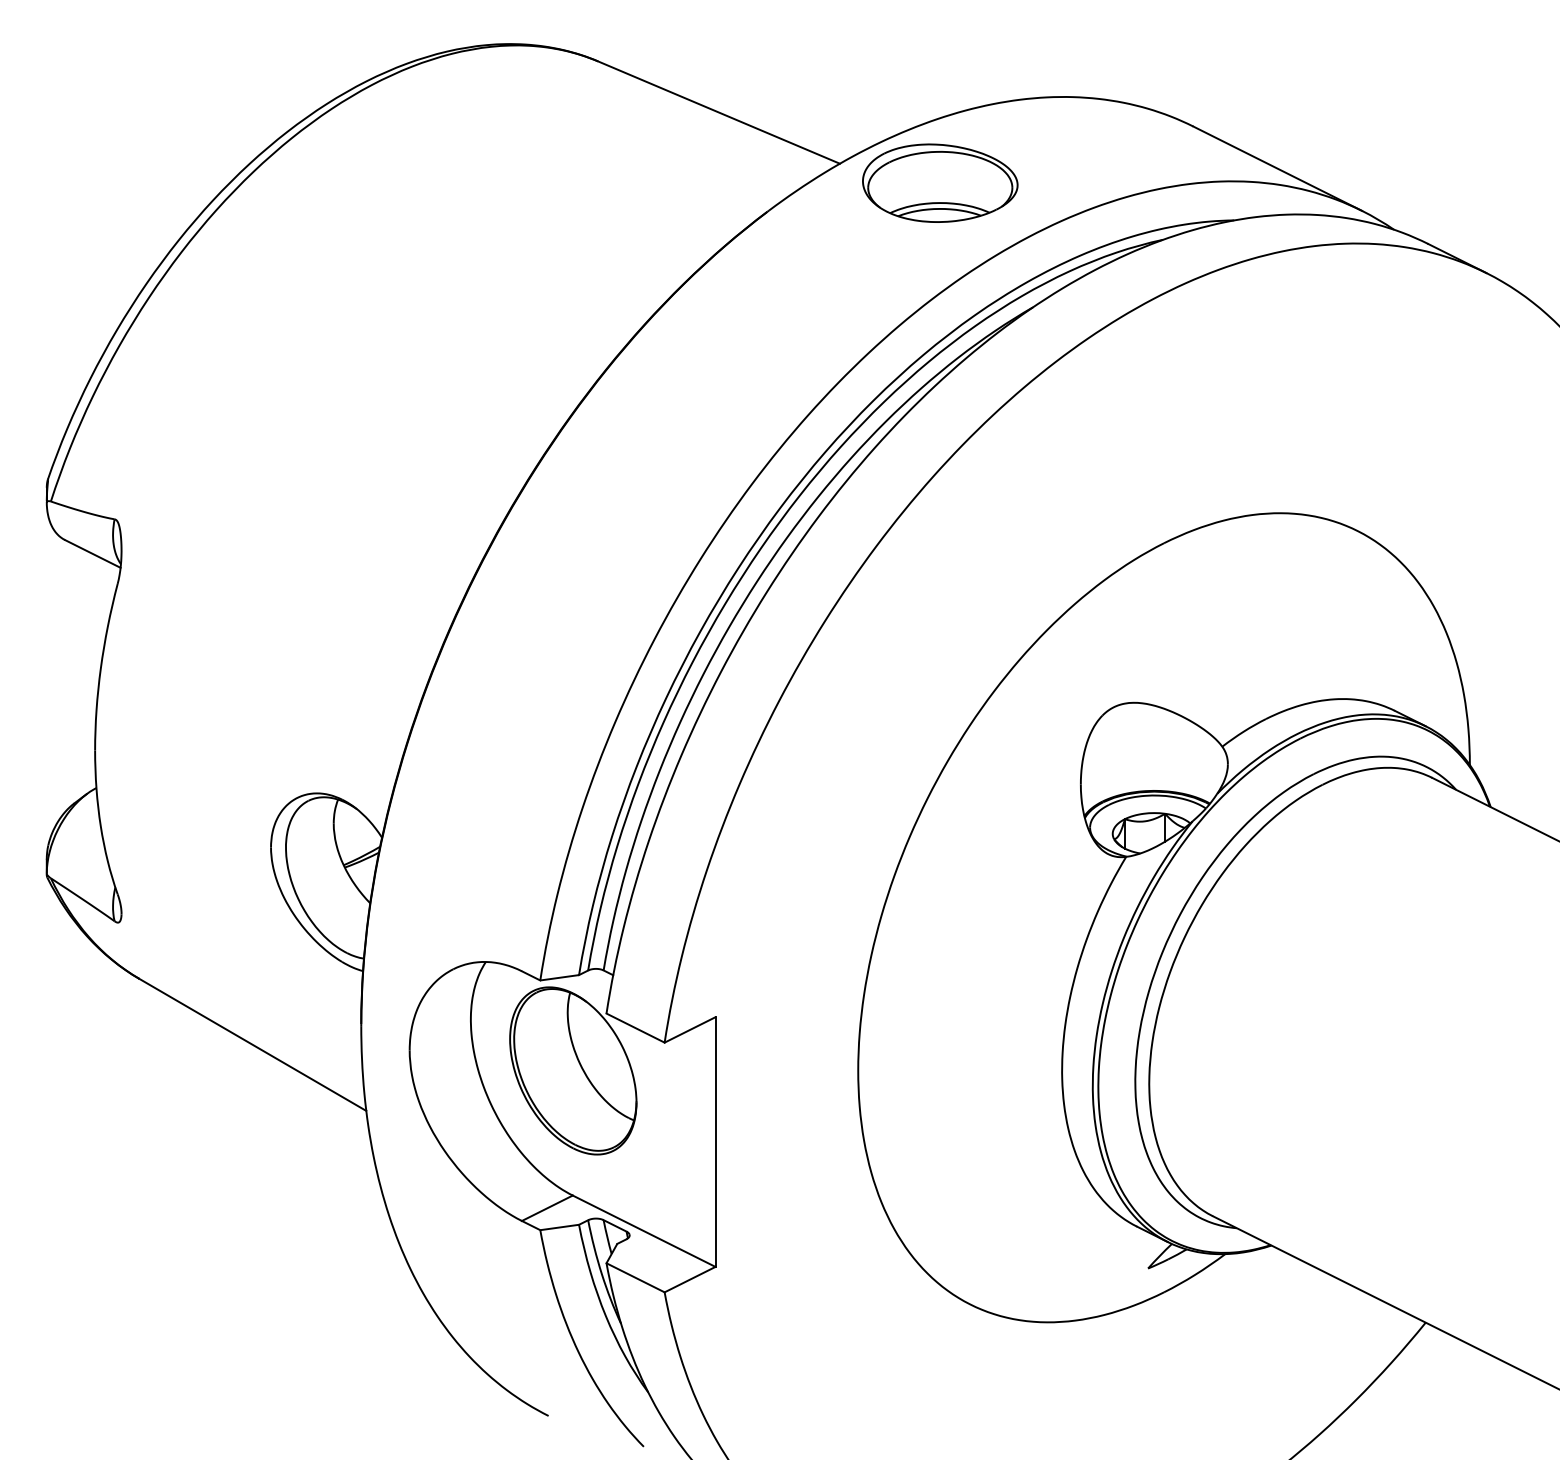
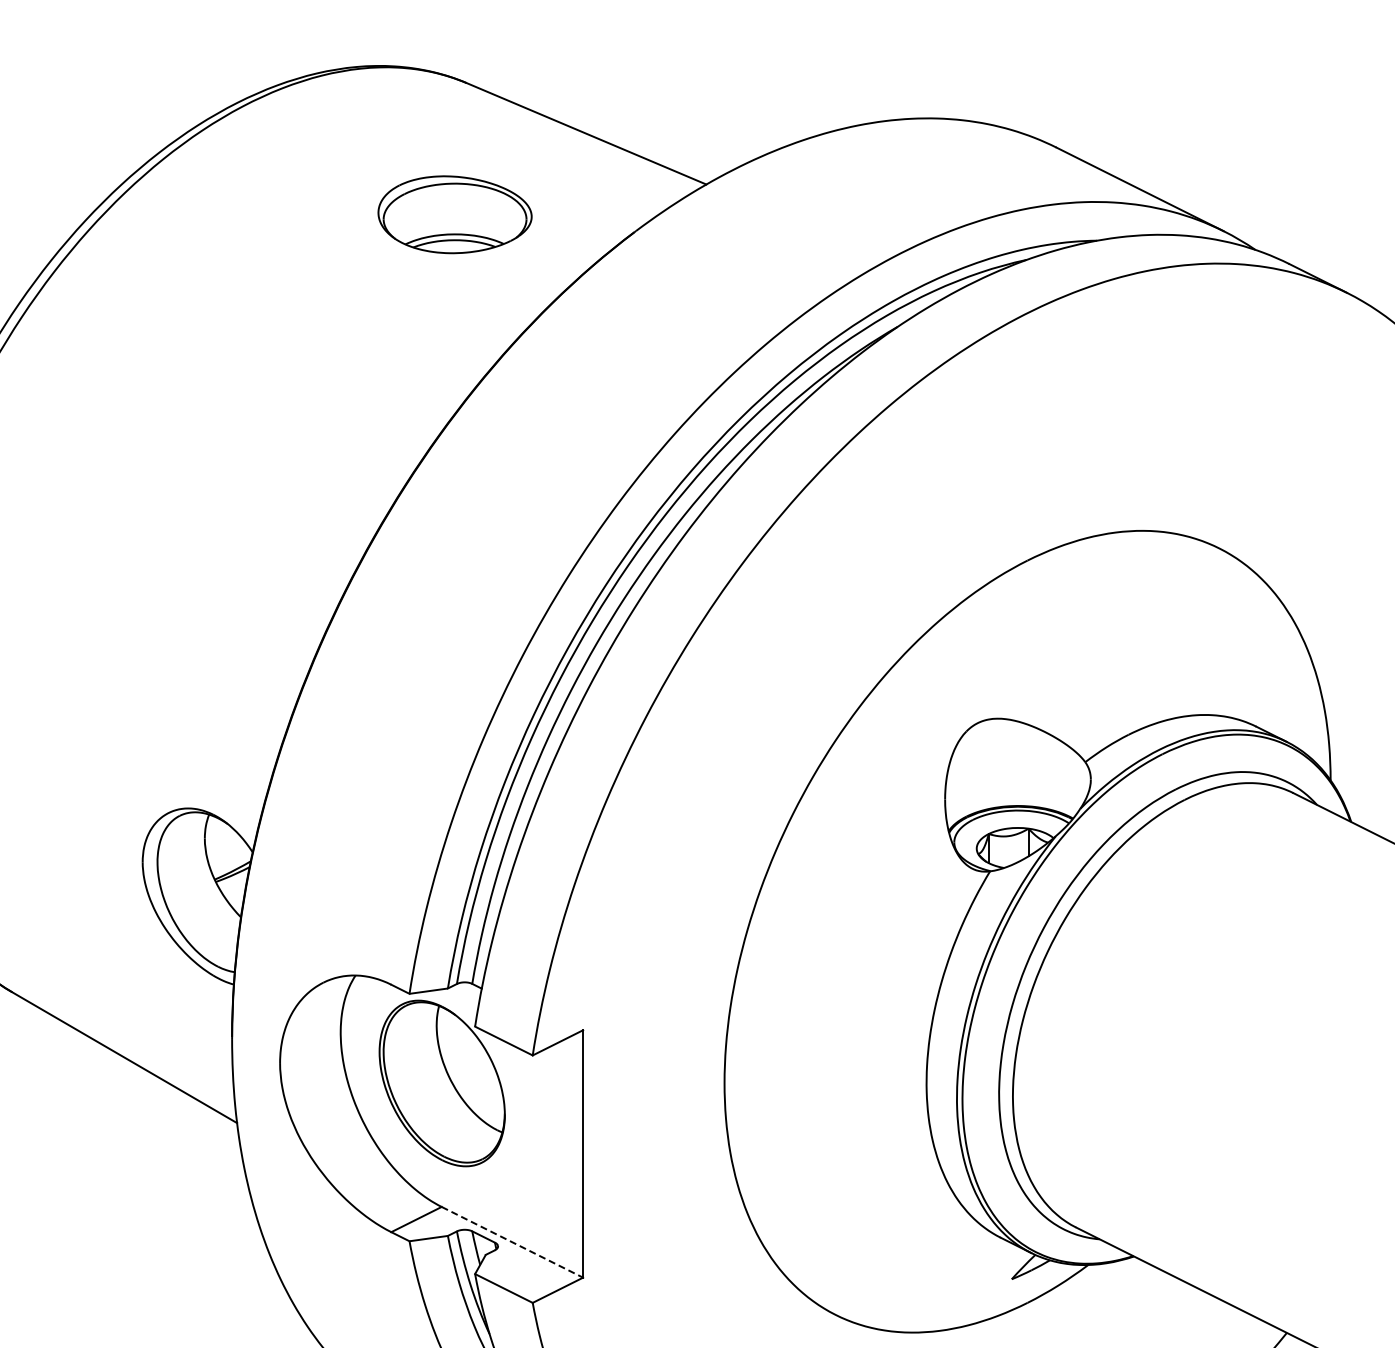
part: (940, 182) -> (455, 214), moved
line: (644, 1231) -> (512, 1242), solid -> dashed

